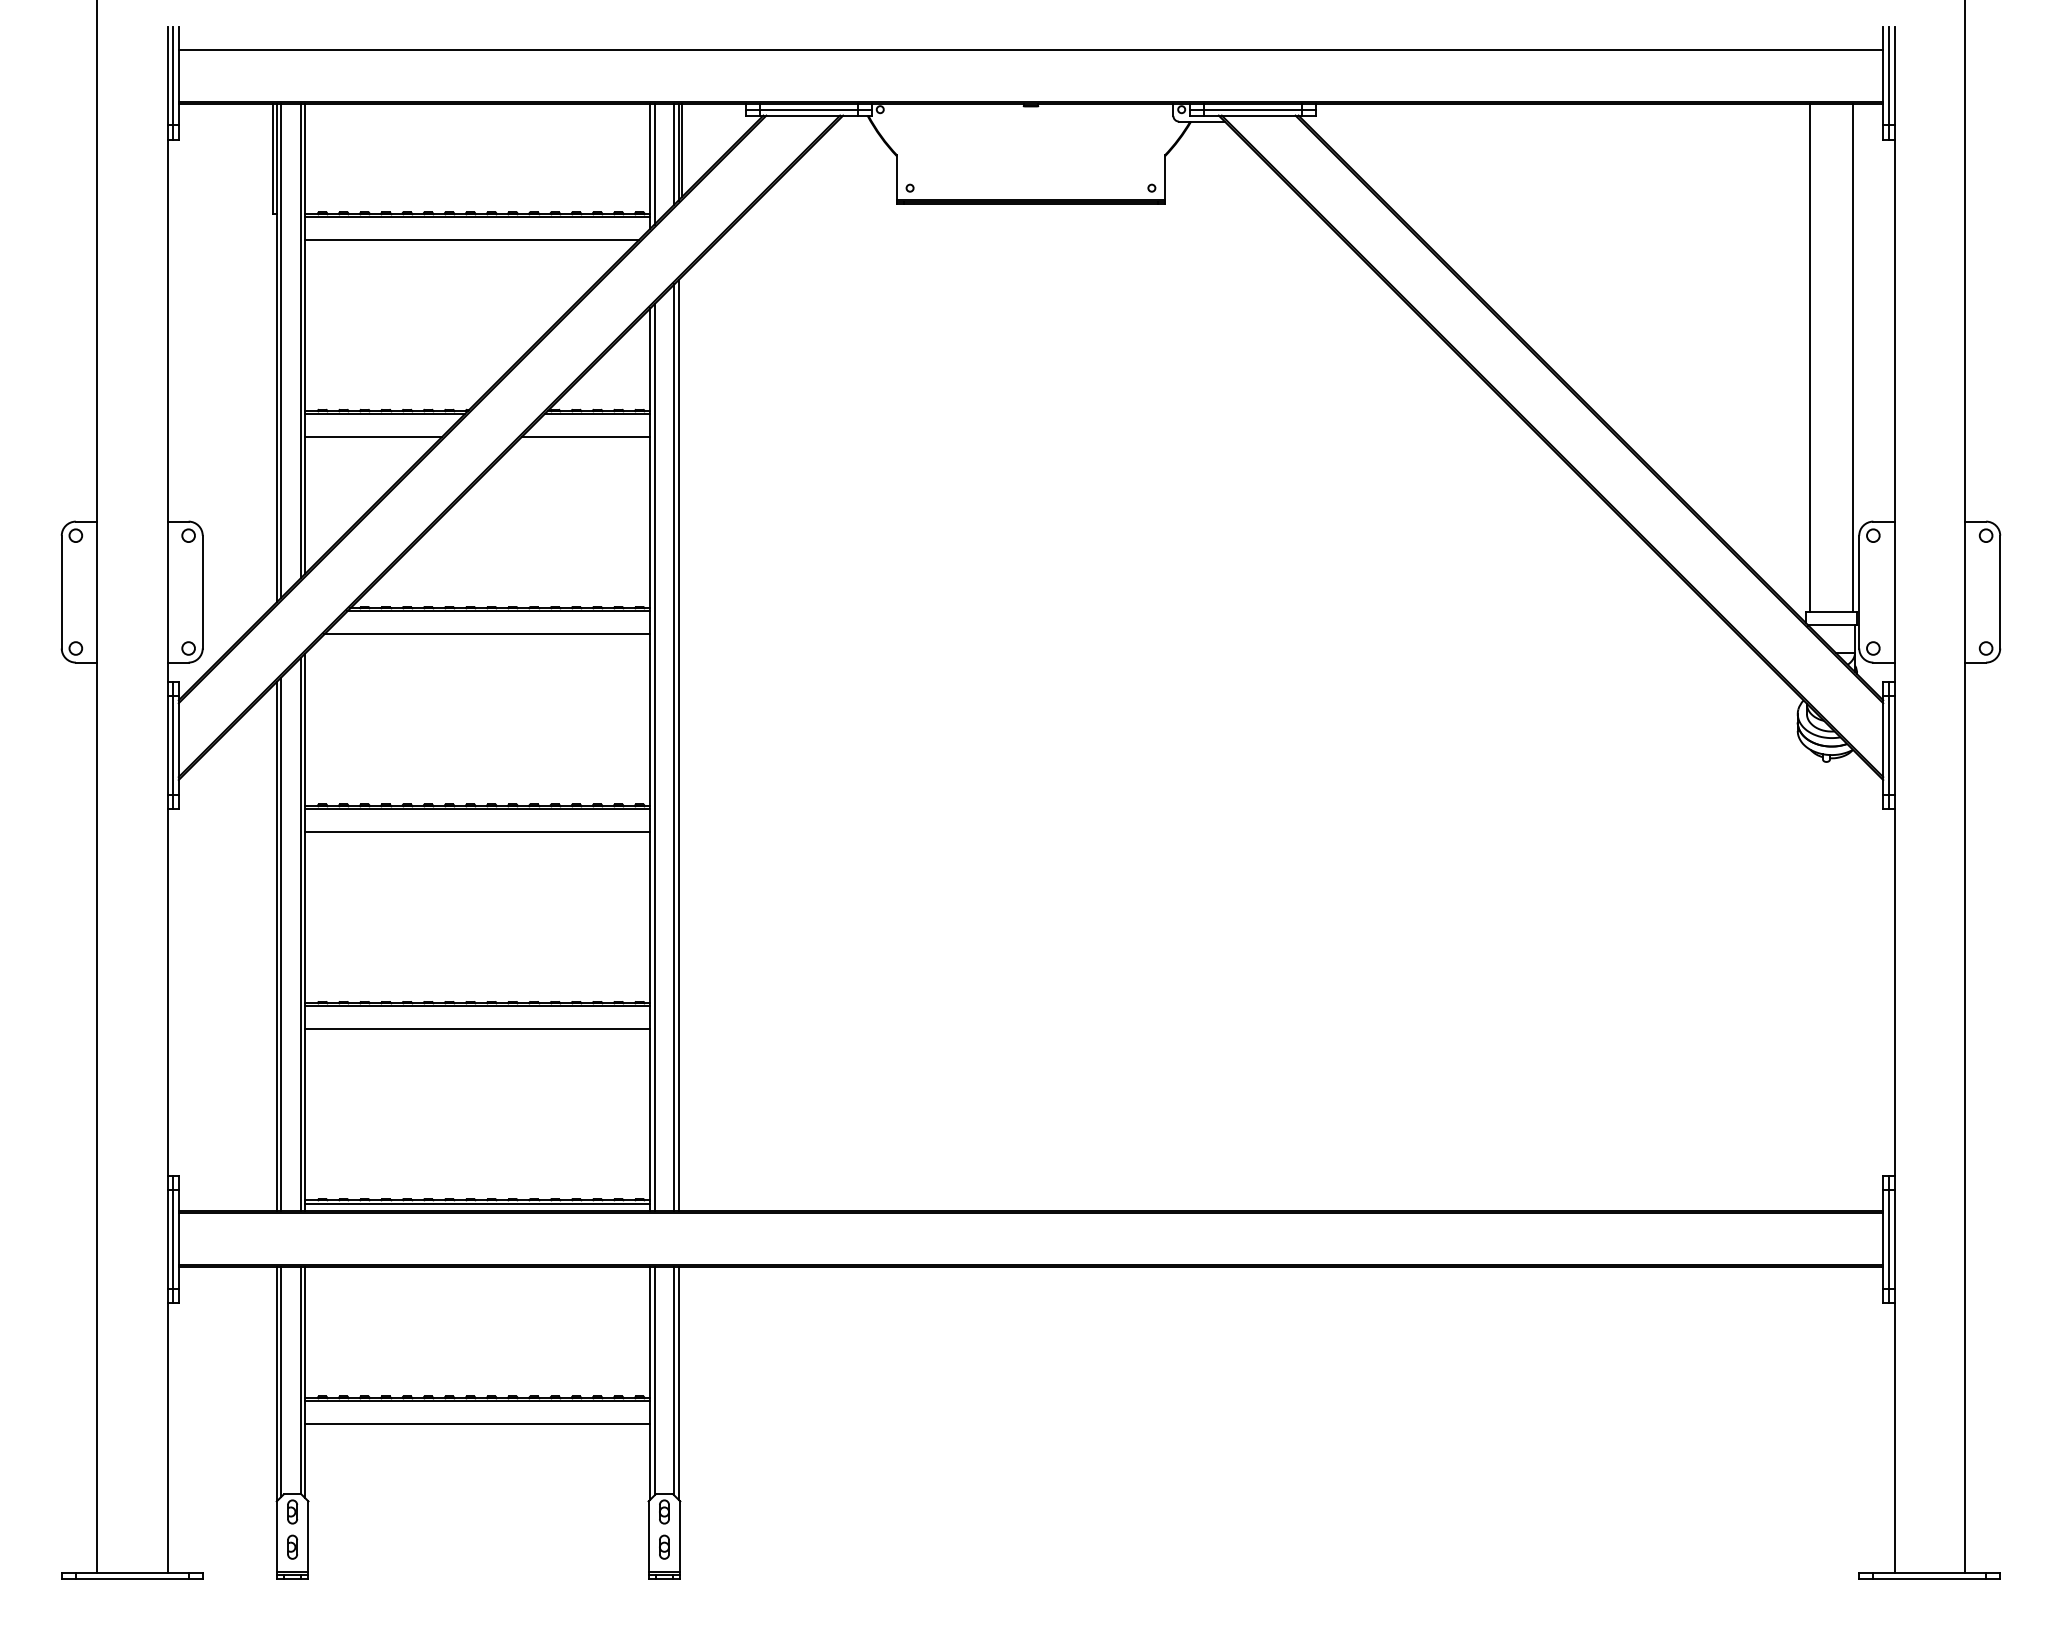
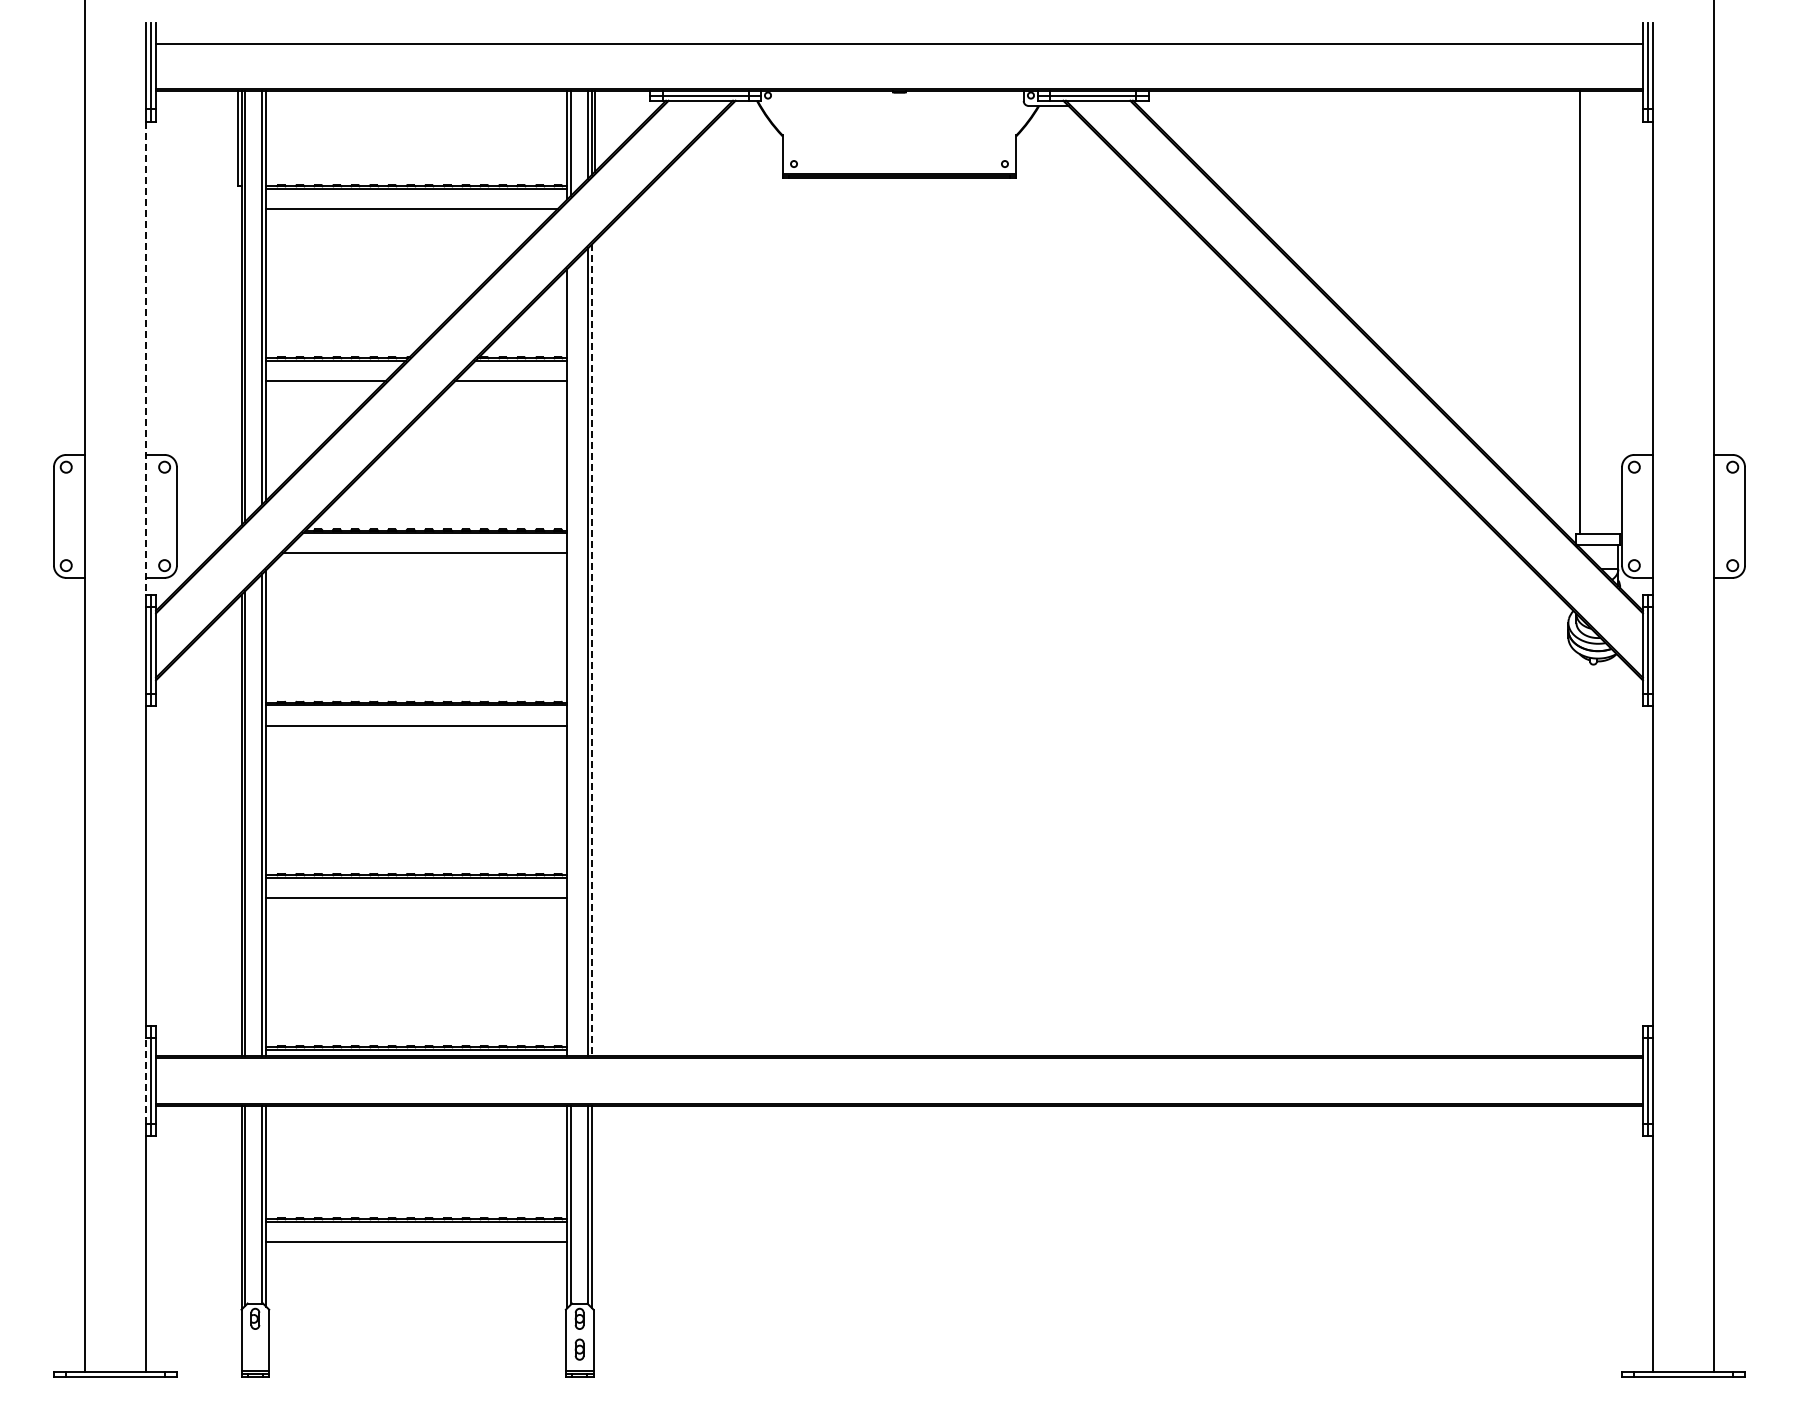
line: (1852, 357) -> (1616, 311), removed
line: (167, 411) -> (146, 358), solid -> dashed
line: (679, 745) -> (592, 650), solid -> dashed
line: (655, 757) -> (571, 660), removed
line: (167, 1238) -> (146, 1080), solid -> dashed
part: (292, 1547) -> (255, 1349), removed

